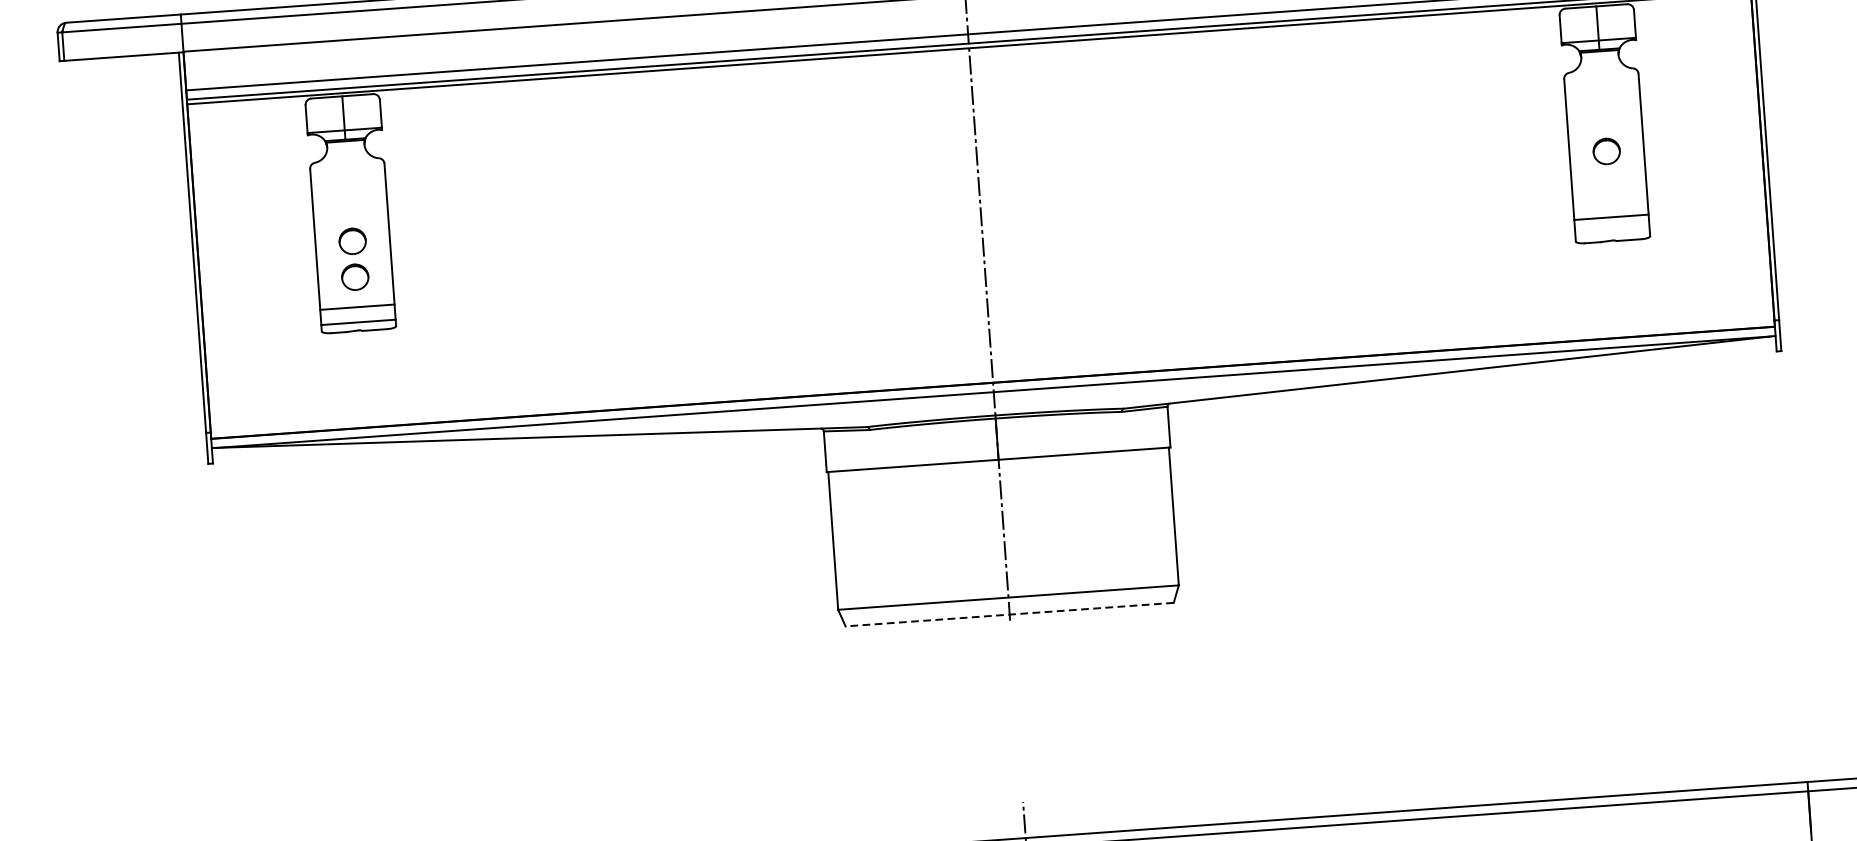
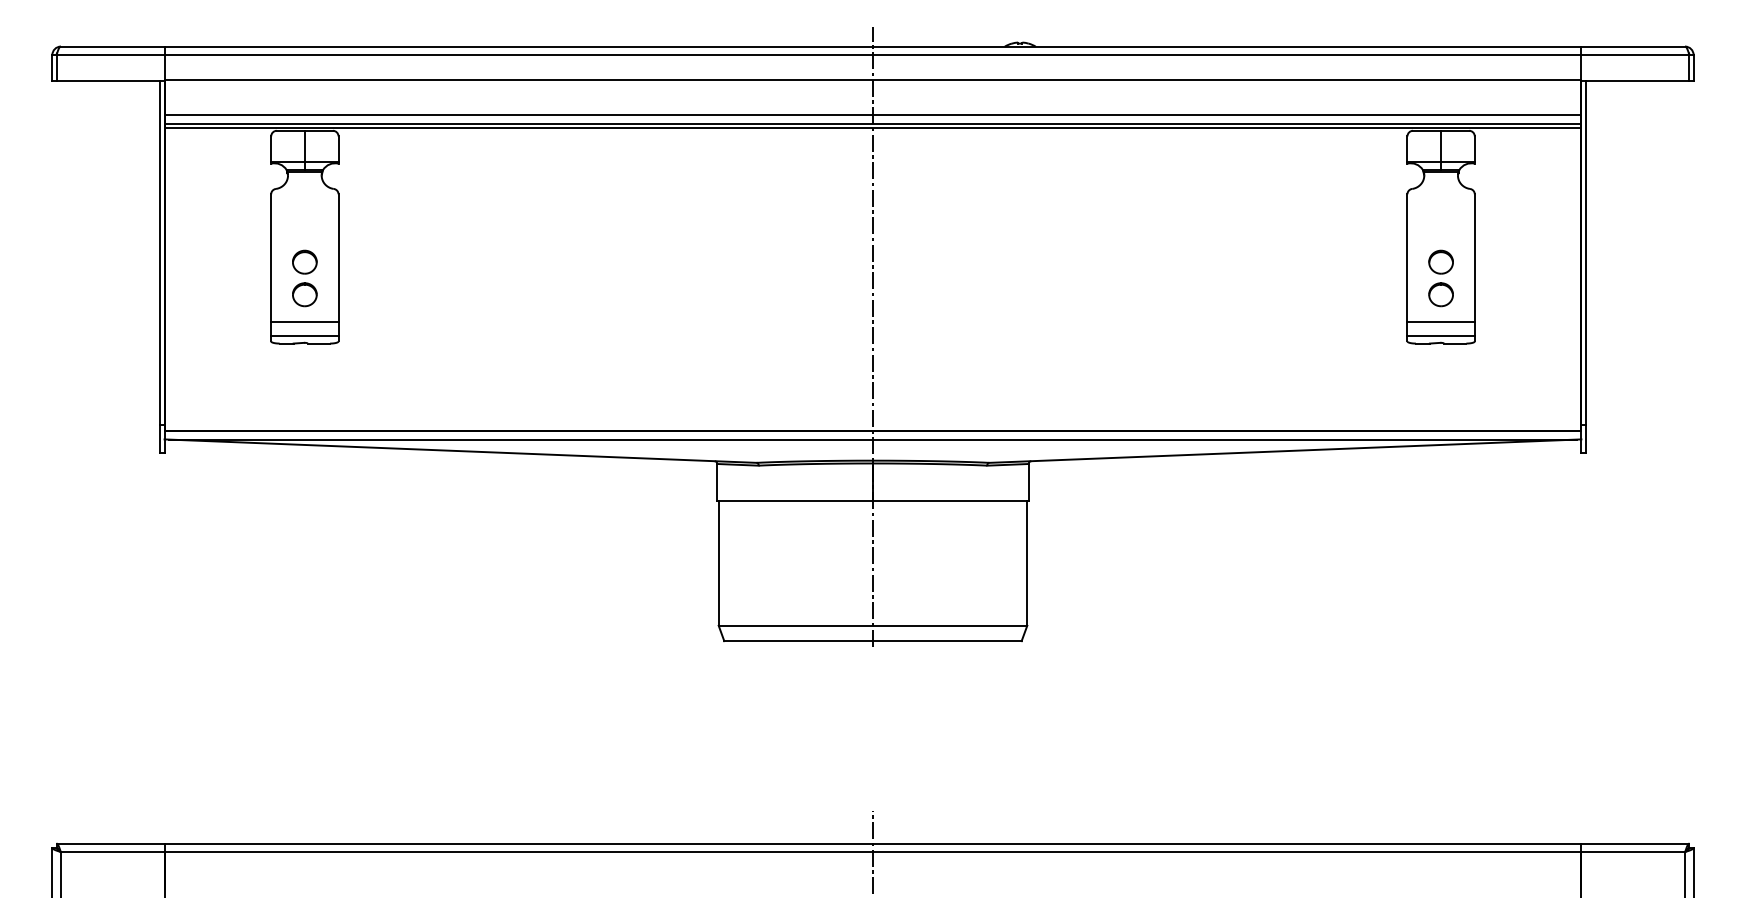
part: (1608, 187) -> (1440, 294), added
line: (1611, 232) -> (1440, 335), added
line: (1009, 615) -> (872, 641), dashed -> solid

